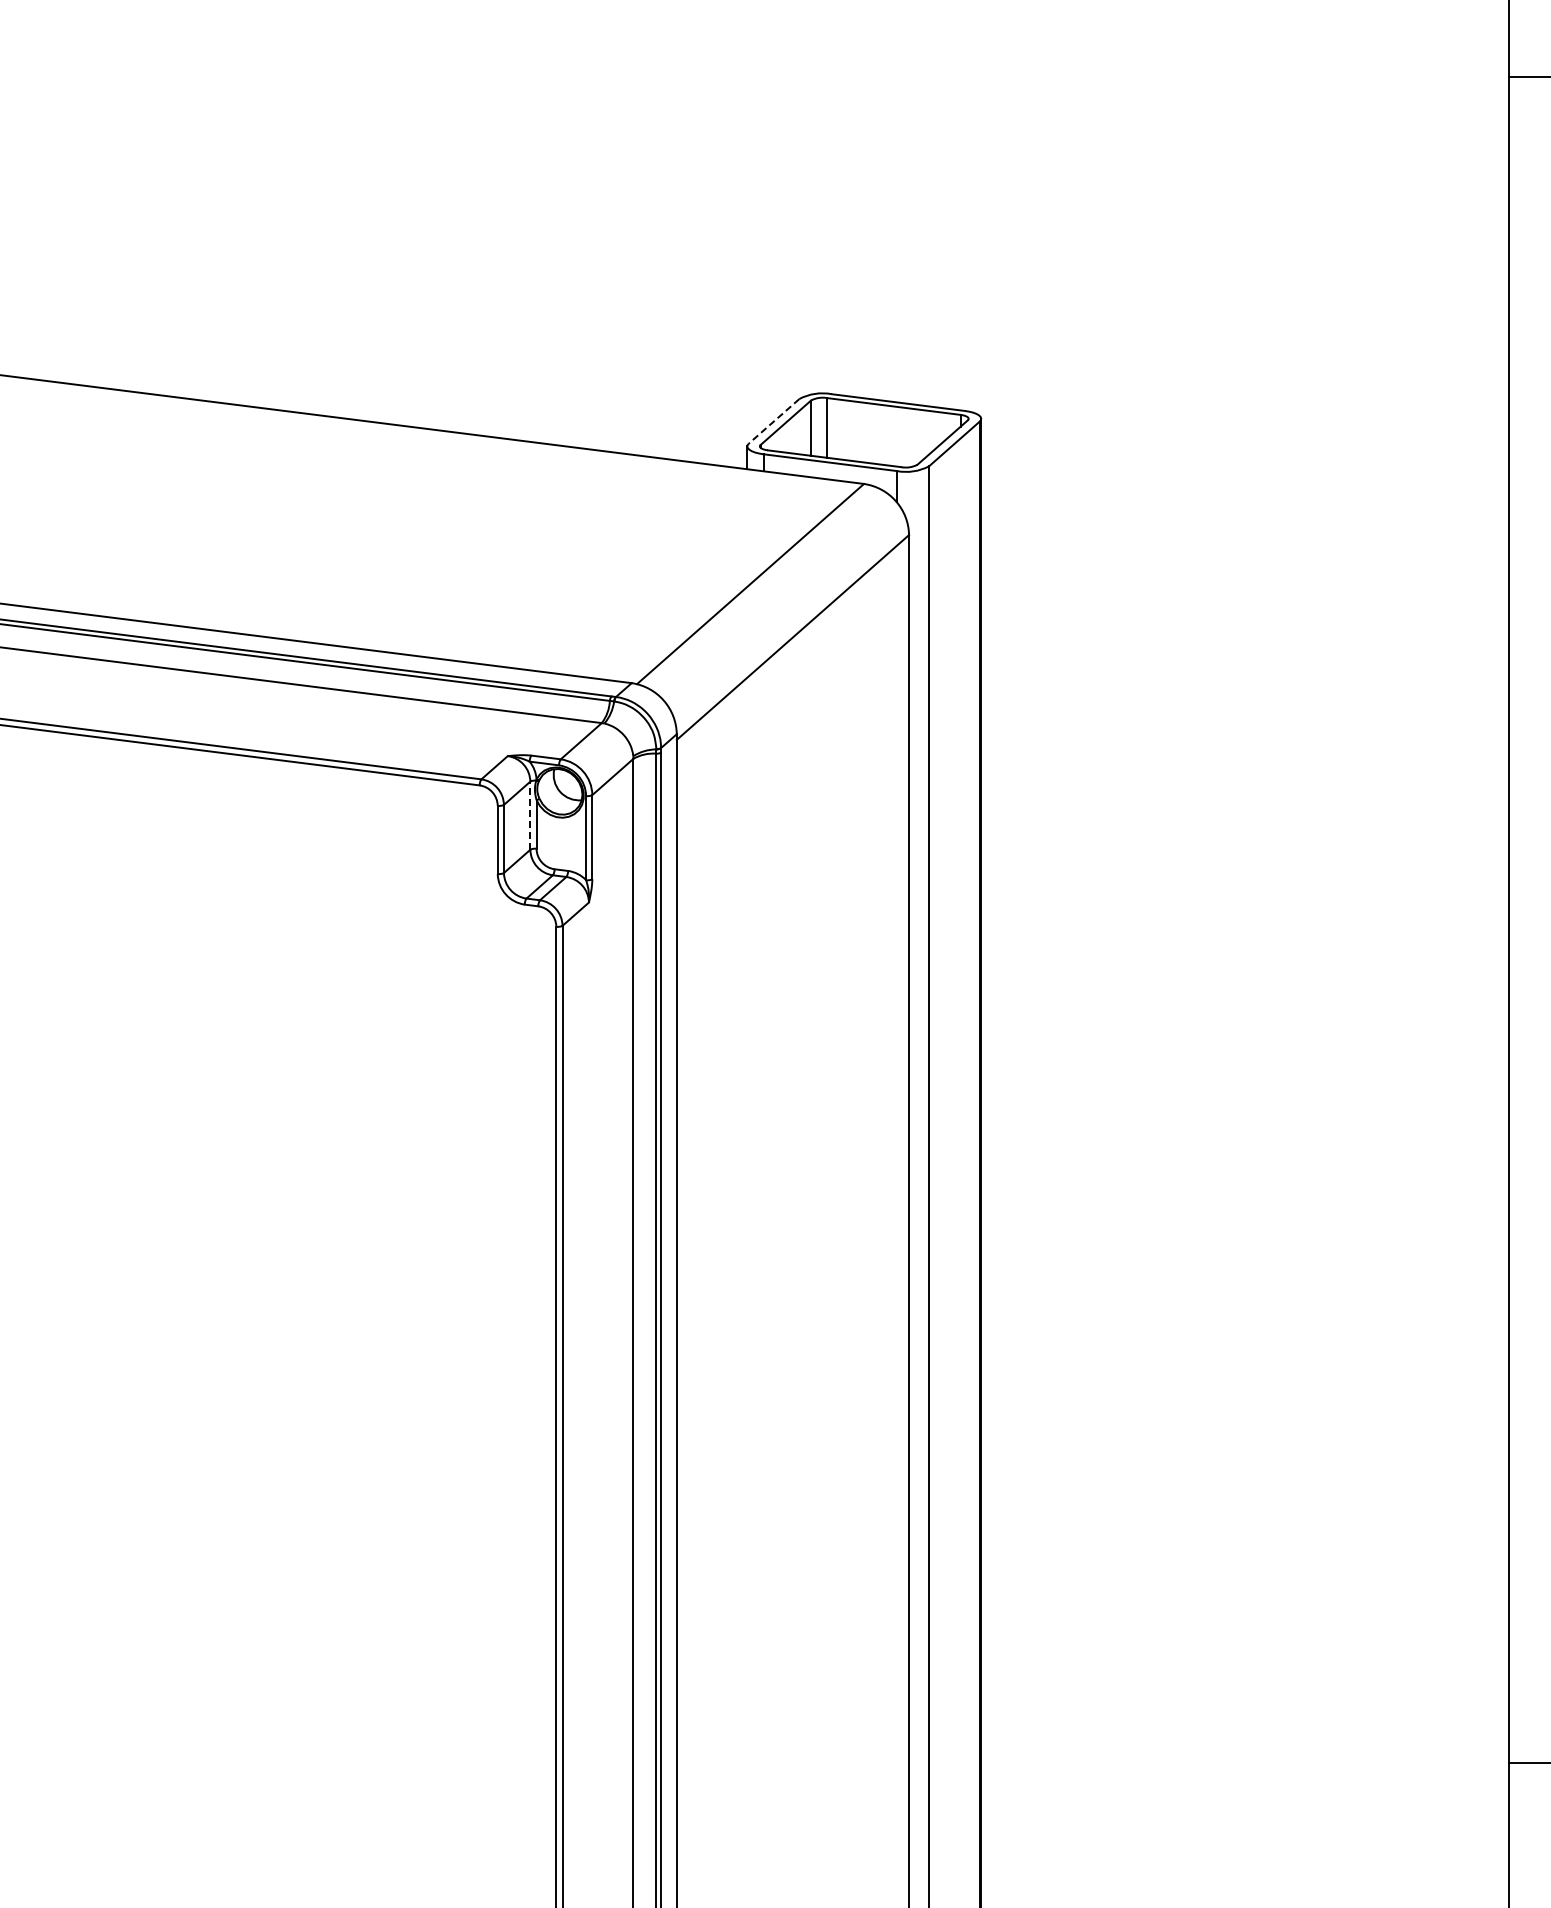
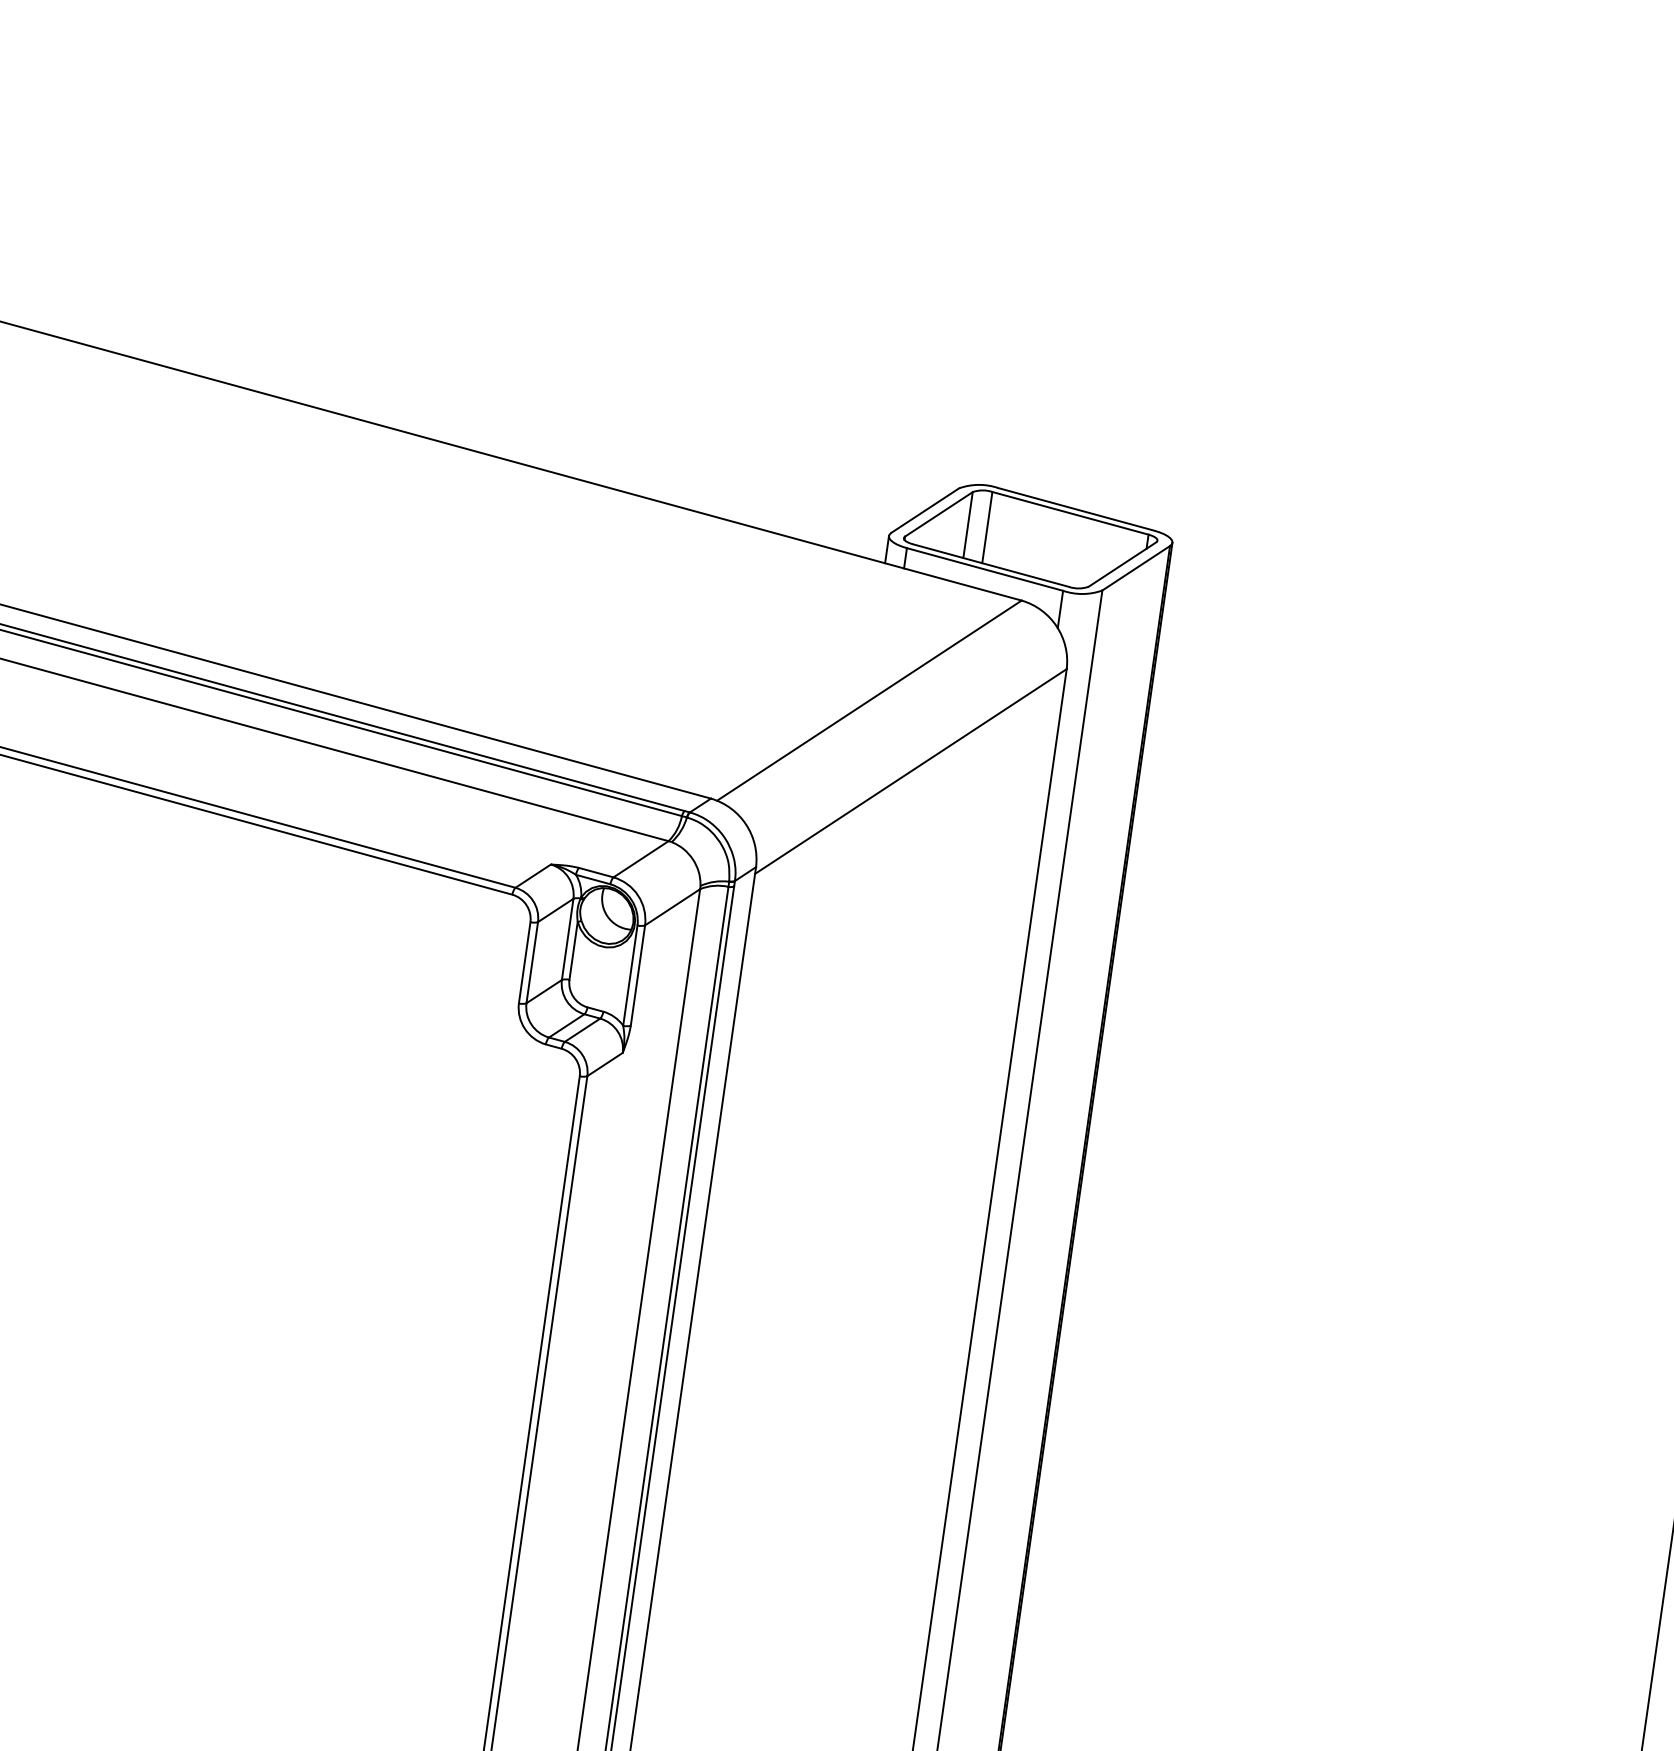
line: (774, 421) -> (925, 510), dashed -> solid
line: (530, 815) -> (567, 939), dashed -> solid

